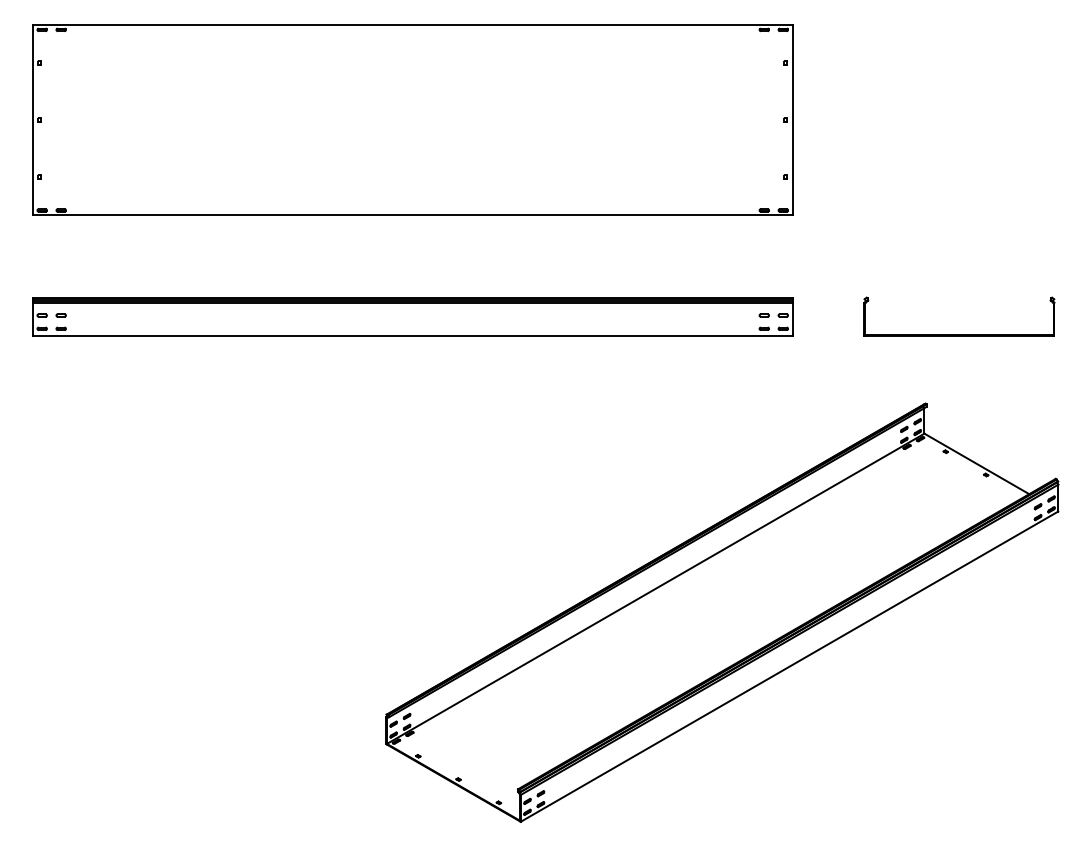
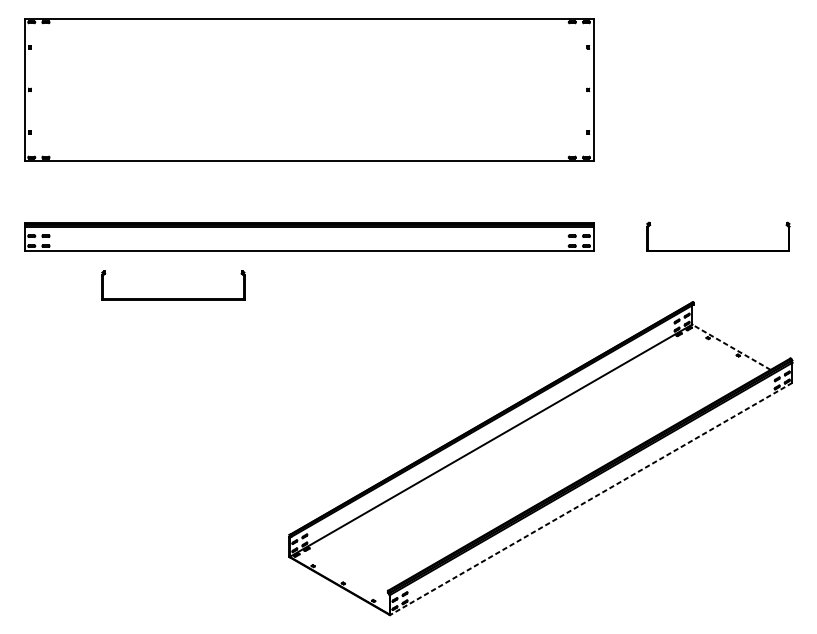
part: (231, 399) -> (173, 299), added
line: (976, 463) -> (731, 346), solid -> dashed
line: (789, 666) -> (591, 498), solid -> dashed

